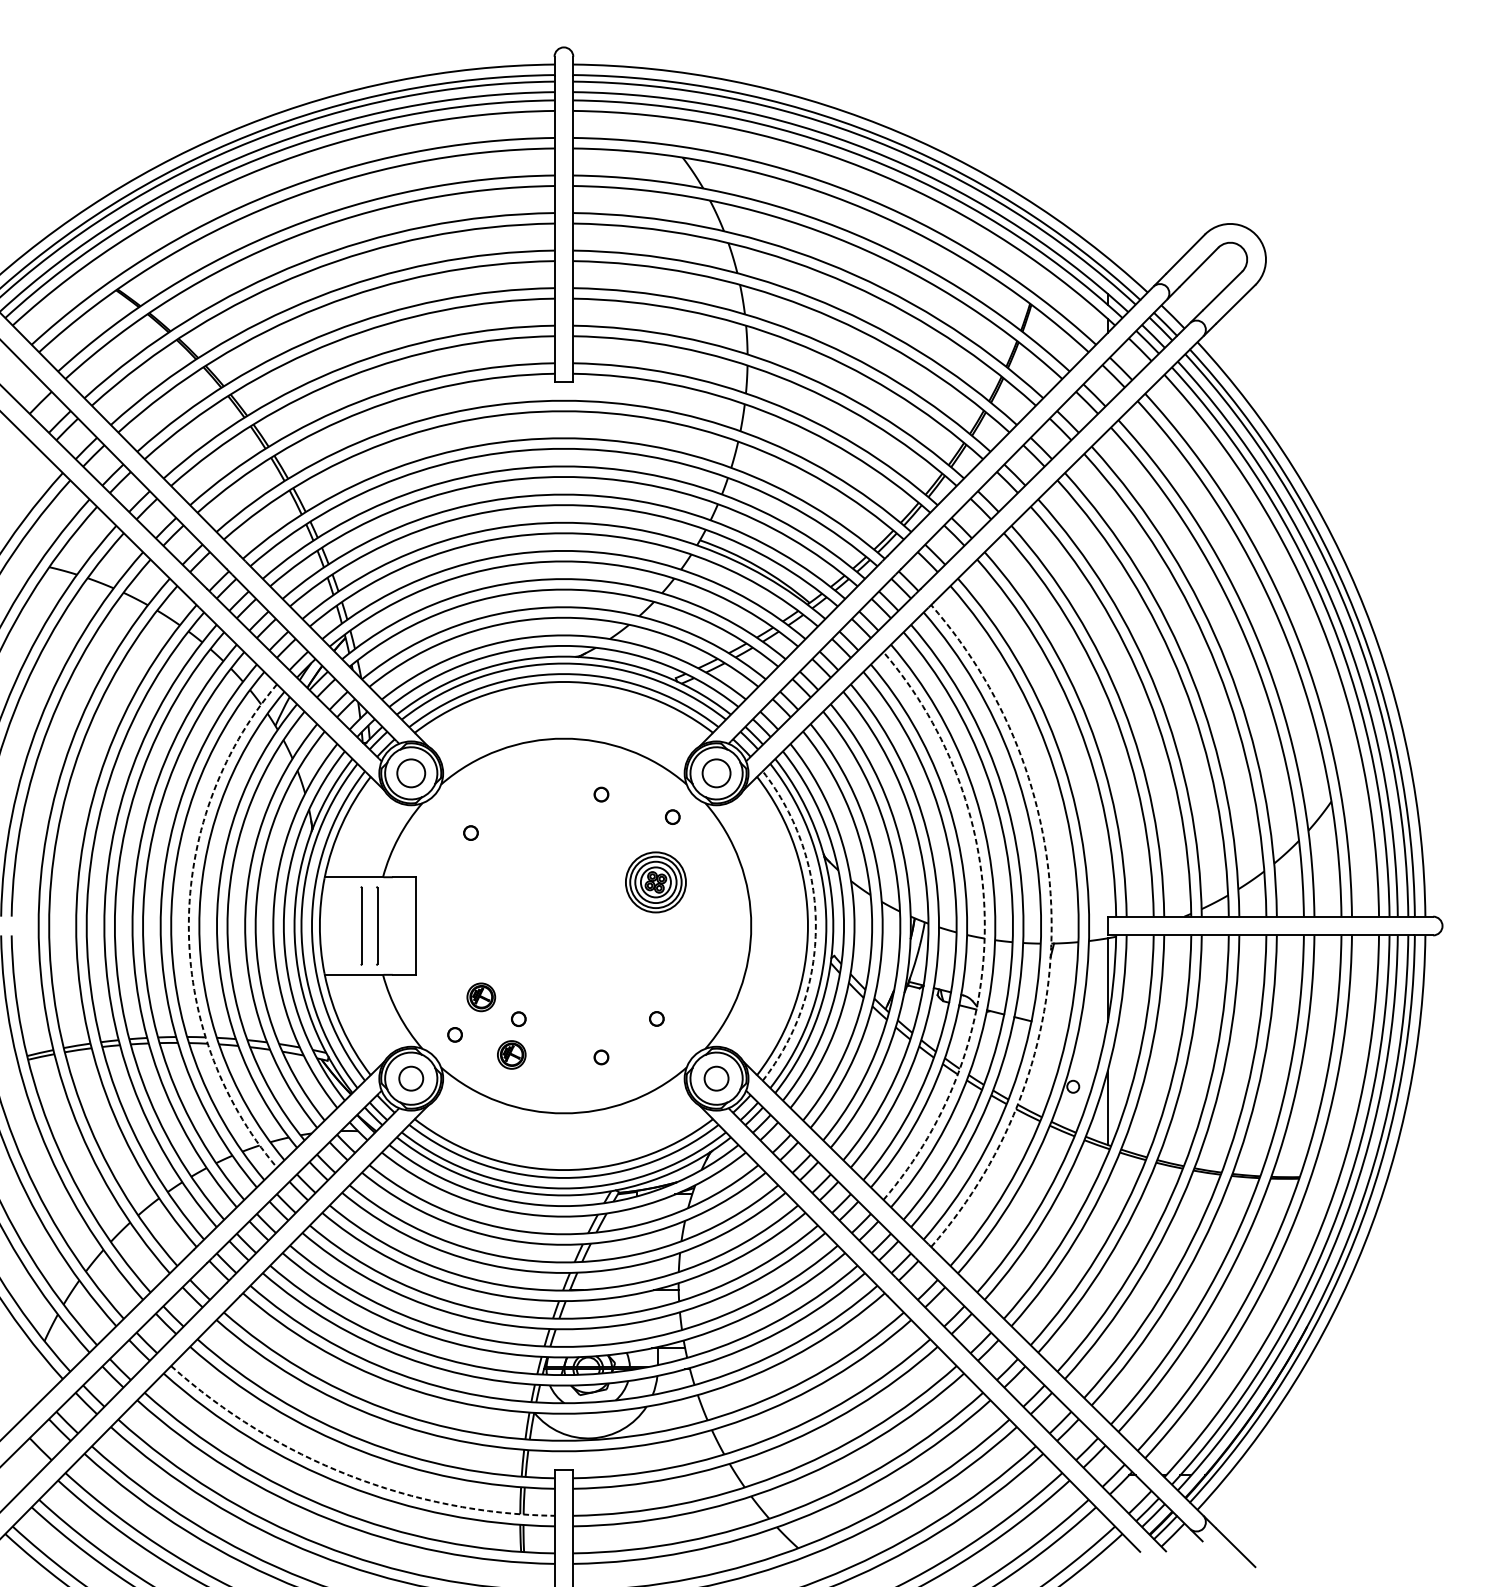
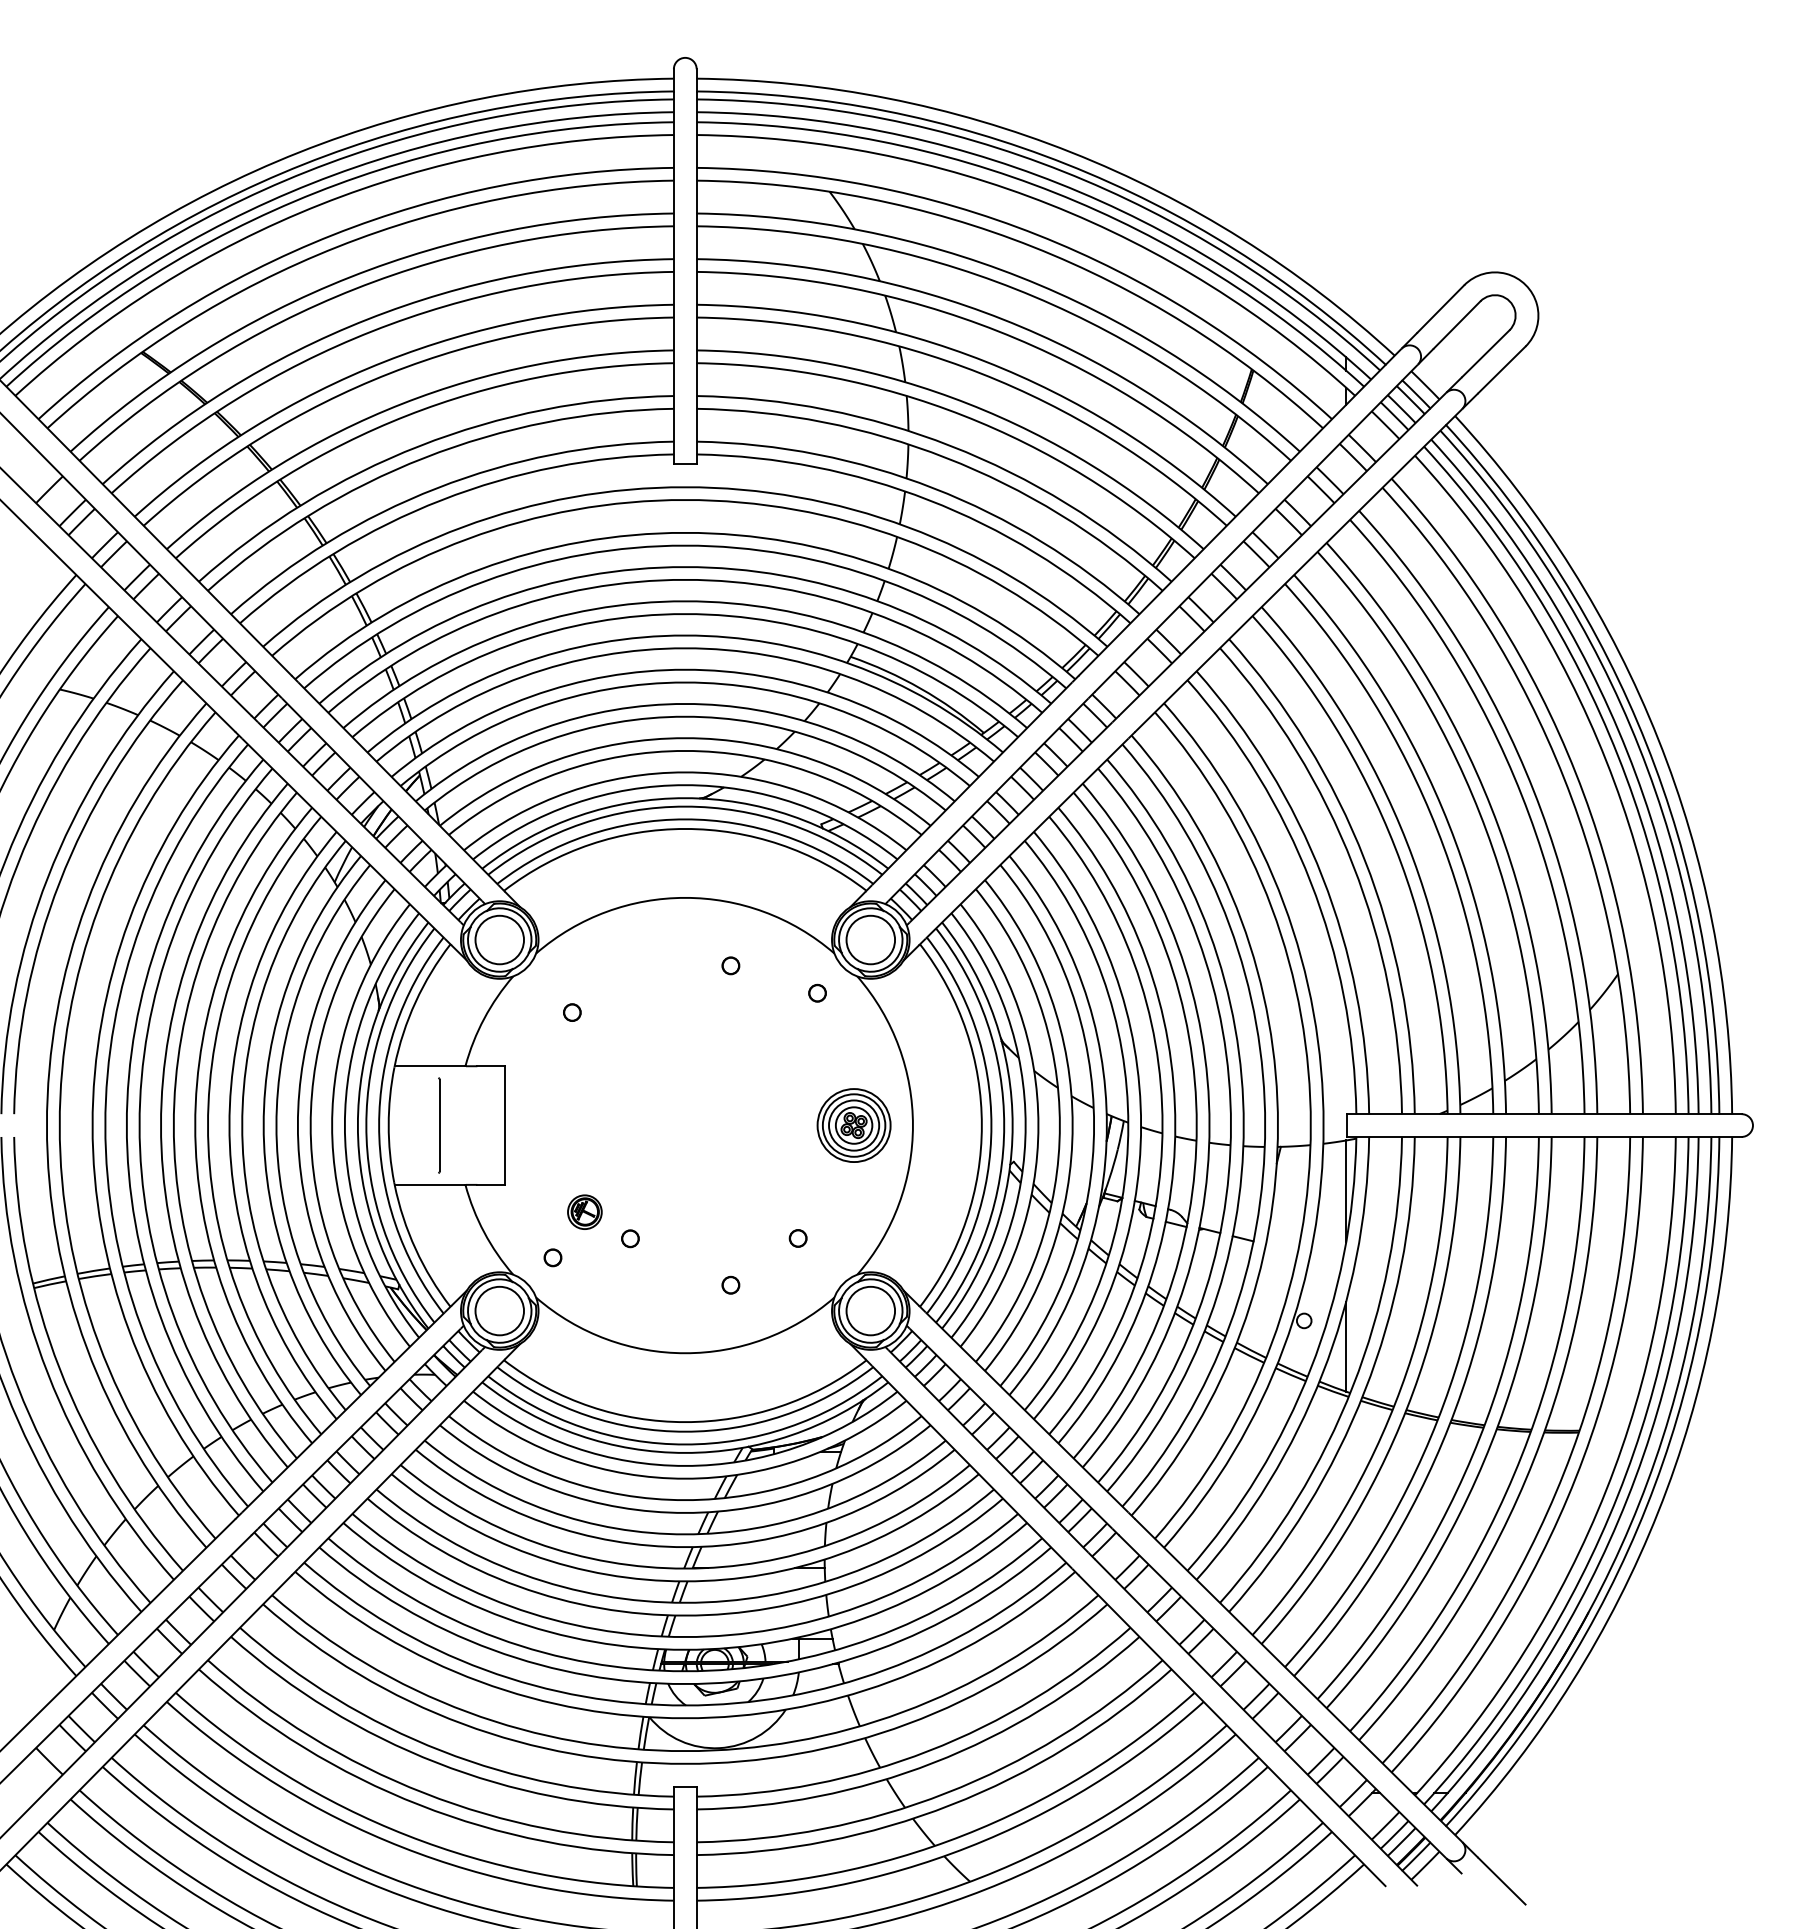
circle: (411, 772) -> (499, 939), size x1.43
circle: (716, 772) -> (870, 939), size x1.43
part: (655, 882) -> (853, 1125), moved
arc: (188, 925) -> (229, 1125), dashed -> solid
line: (377, 925) -> (458, 1125), removed
arc: (815, 925) -> (991, 1125), dashed -> solid
arc: (984, 925) -> (1196, 1125), dashed -> solid
arc: (1051, 925) -> (1277, 1125), dashed -> solid
part: (511, 1054) -> (621, 1281), removed
circle: (411, 1078) -> (499, 1310), size x1.67
circle: (716, 1078) -> (870, 1310), size x1.67
arc: (349, 1475) -> (424, 1793), dashed -> solid

